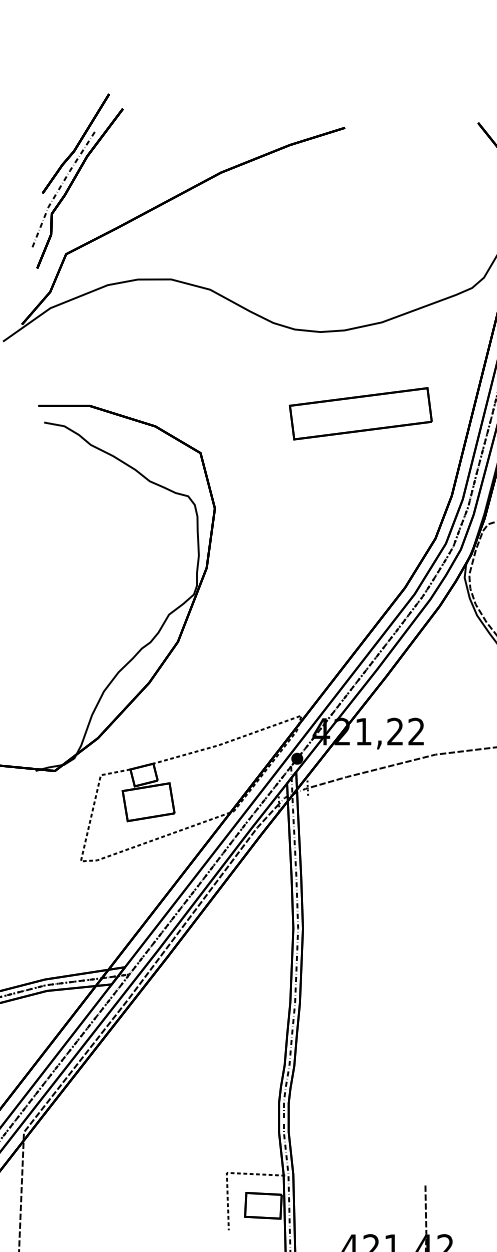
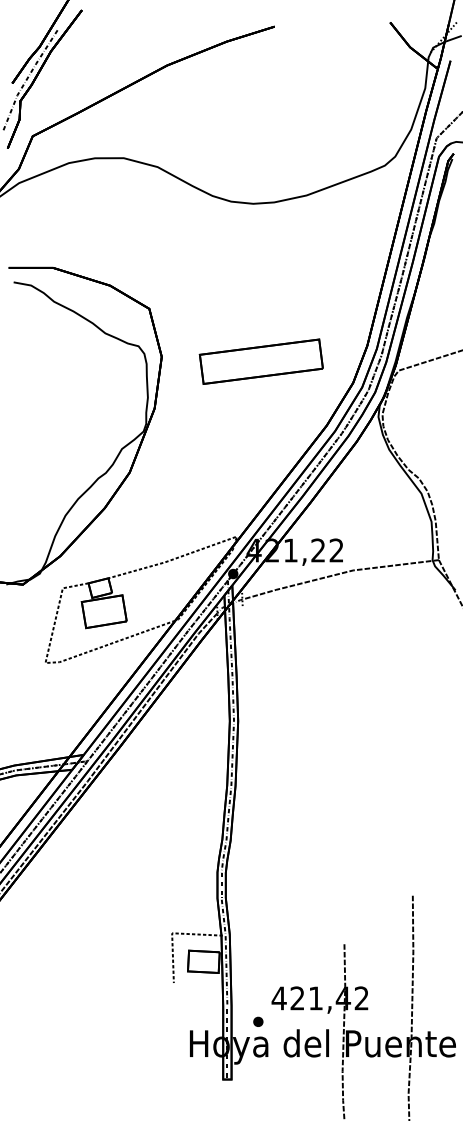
part: (359, 413) -> (260, 361), moved

